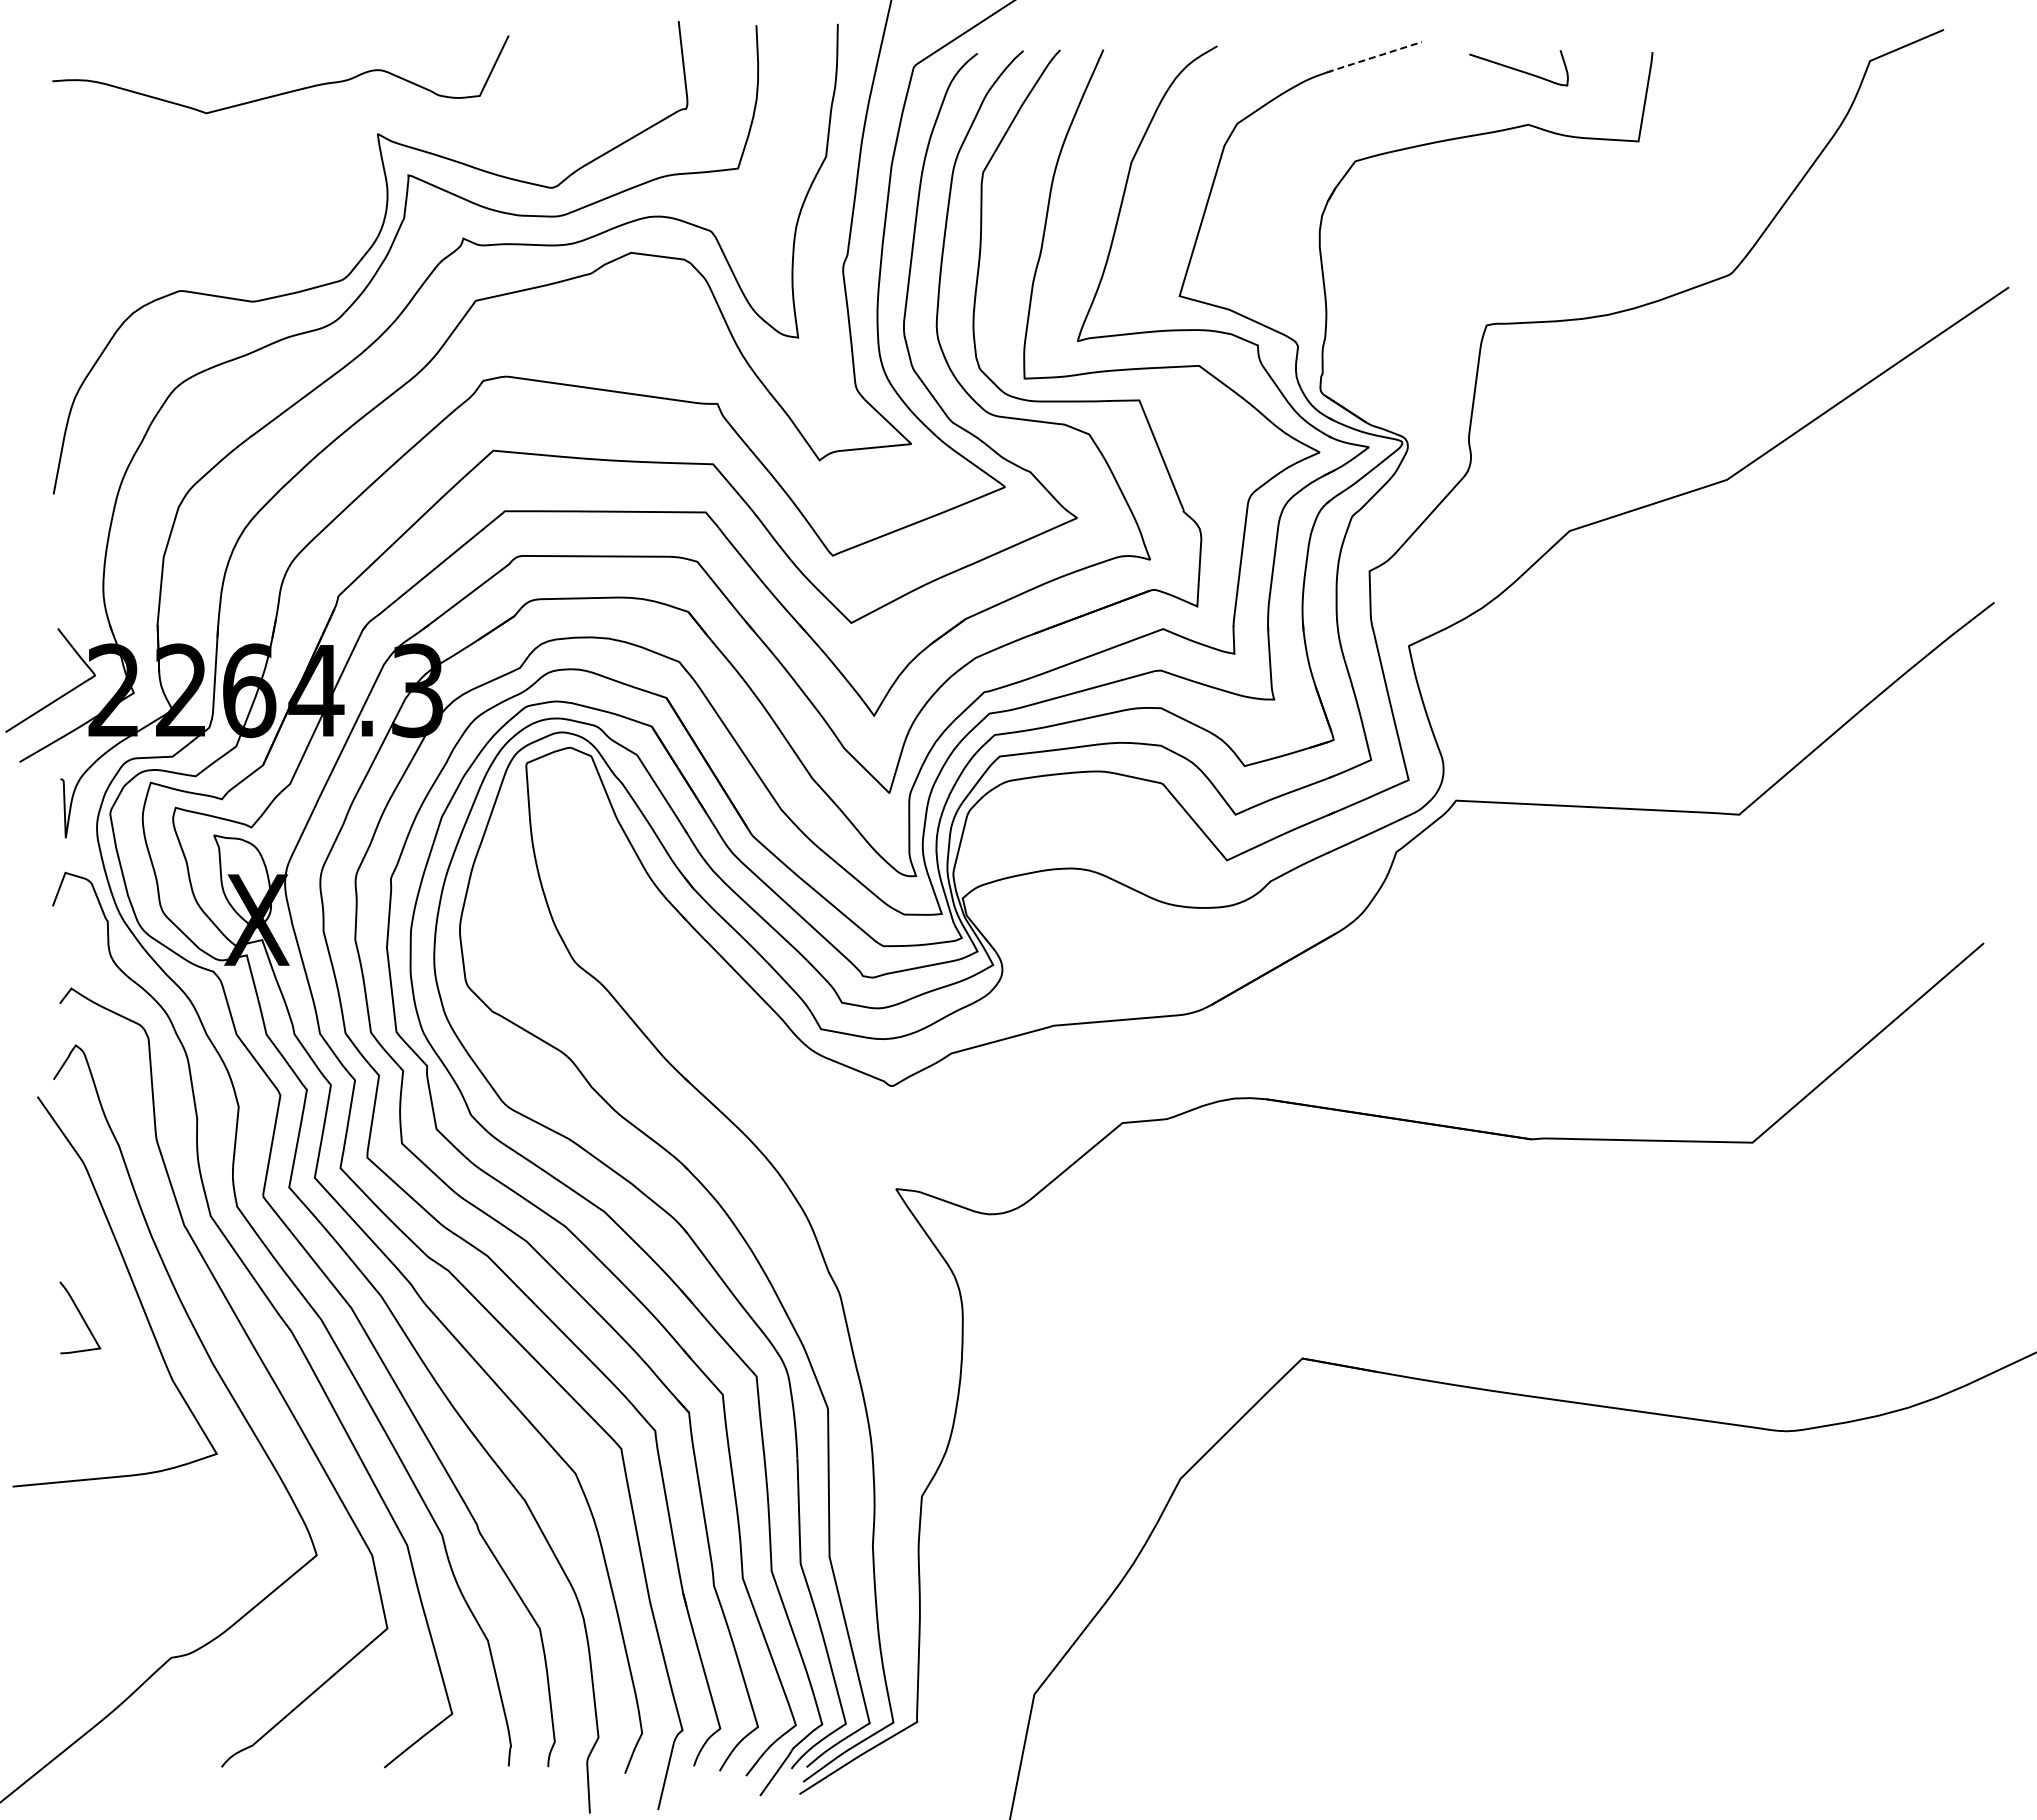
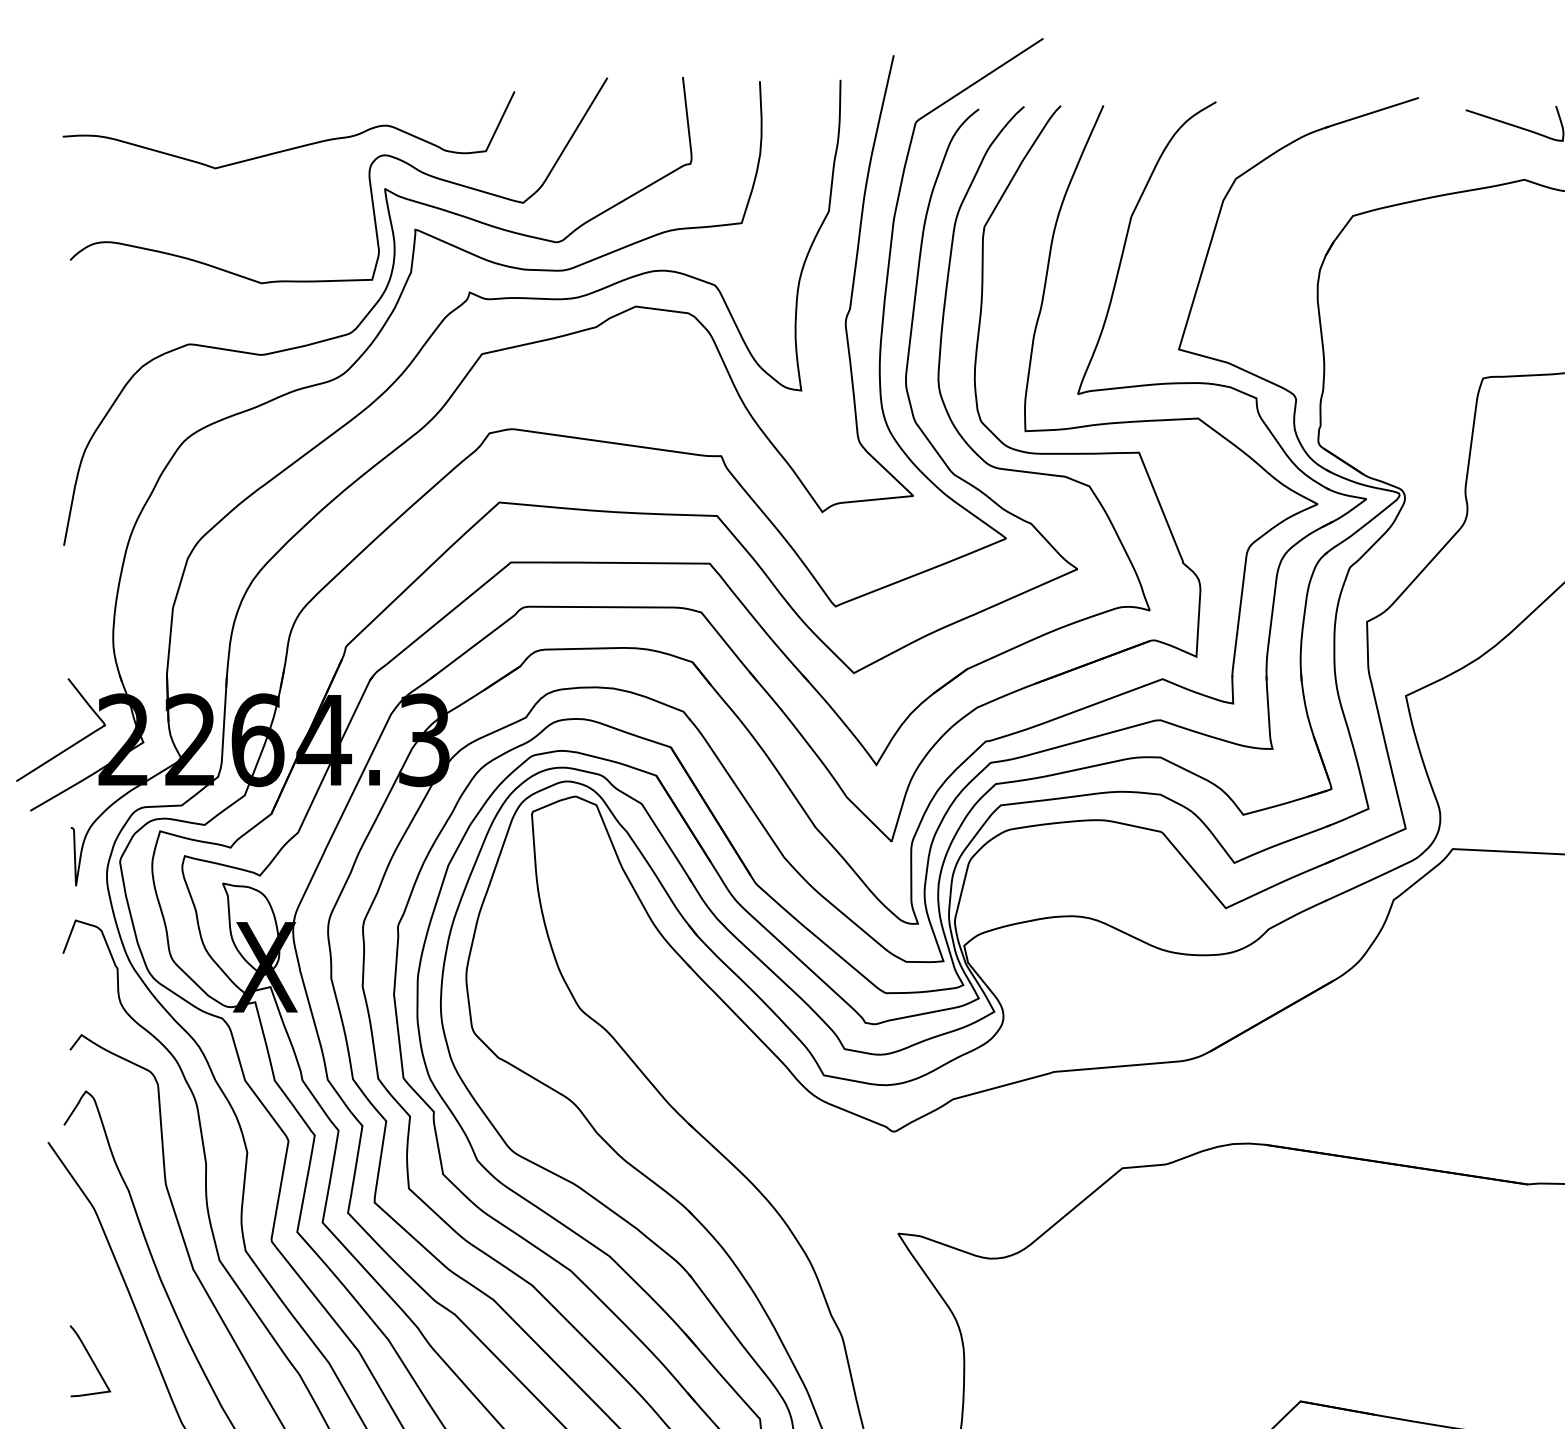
line: (1373, 57) -> (1370, 113), dashed -> solid
curve: (361, 125) -> (368, 180), added

